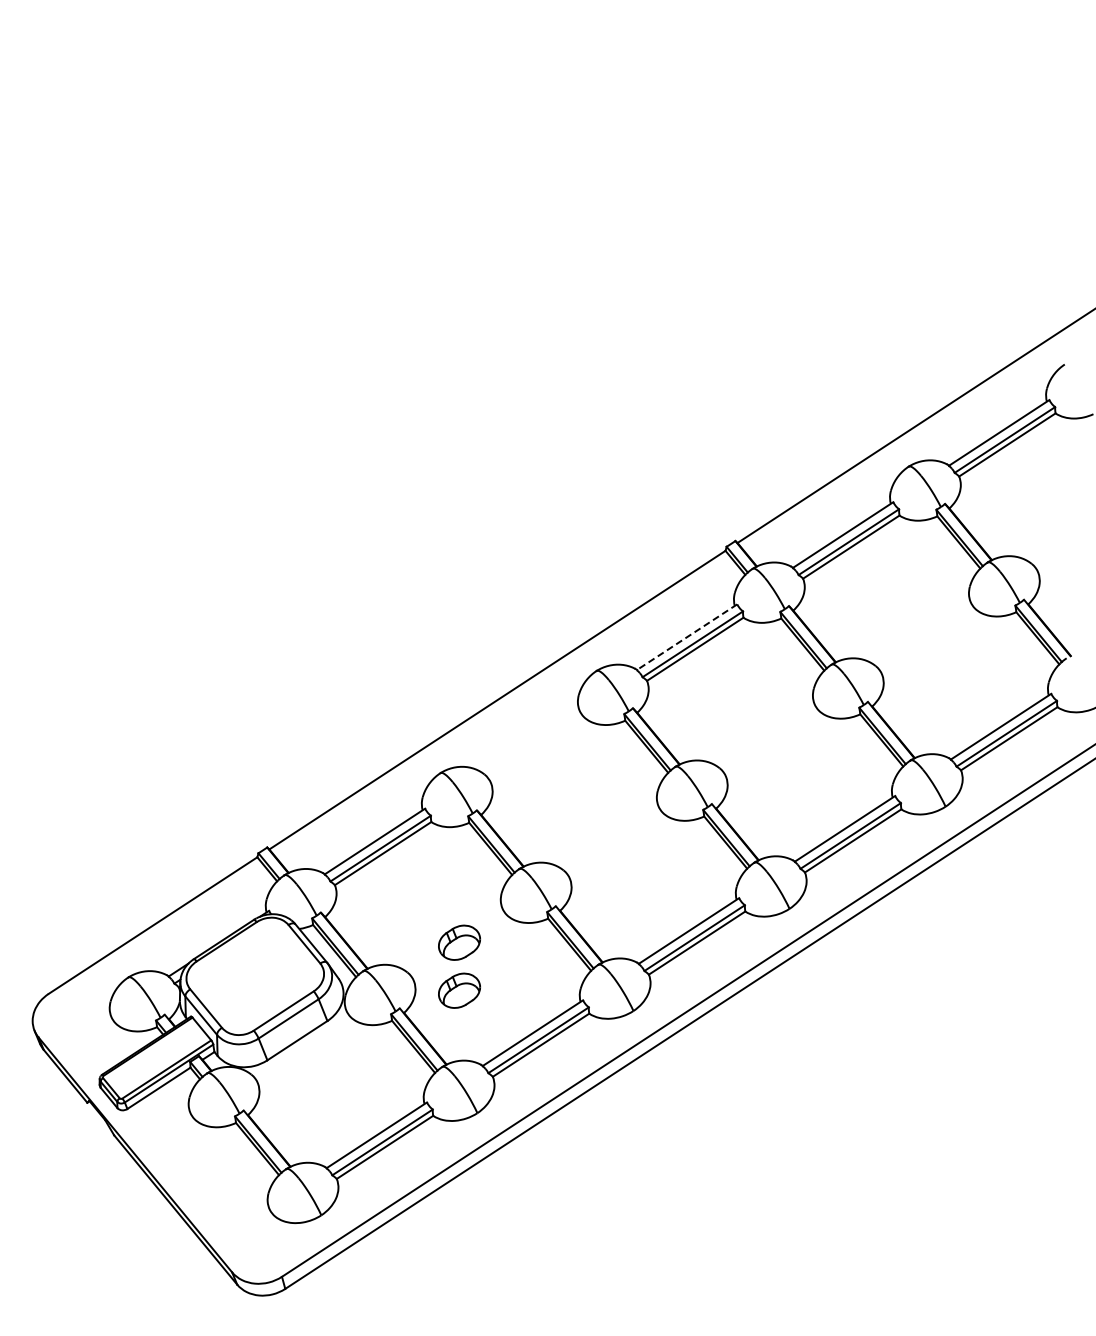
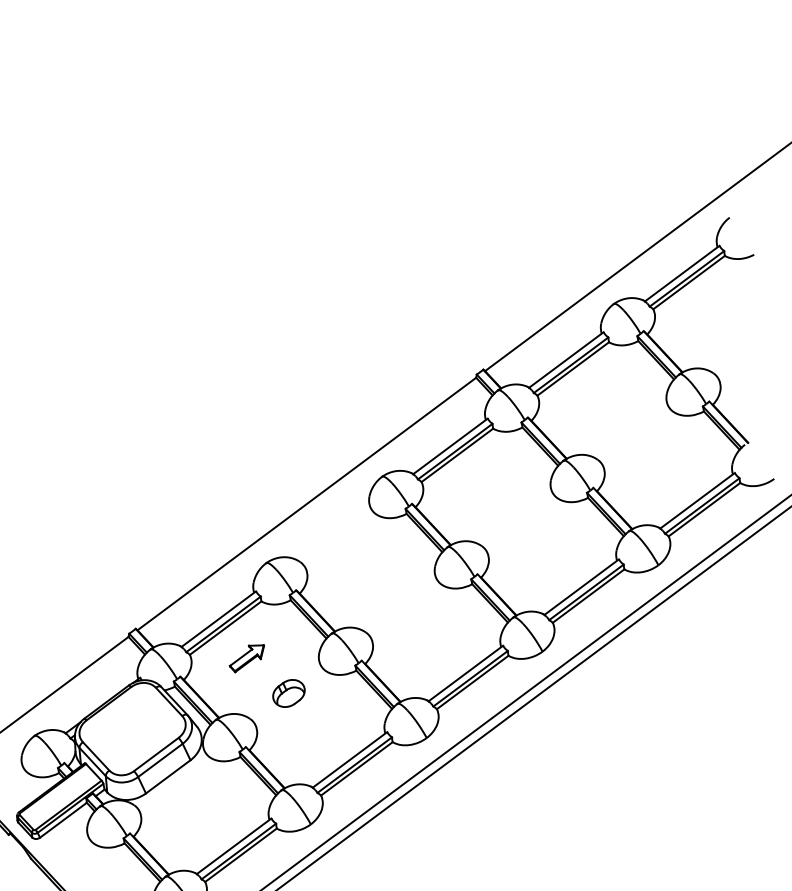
line: (686, 637) -> (450, 446), dashed -> solid
part: (408, 894) -> (247, 658), added
part: (459, 990) -> (291, 730), removed

